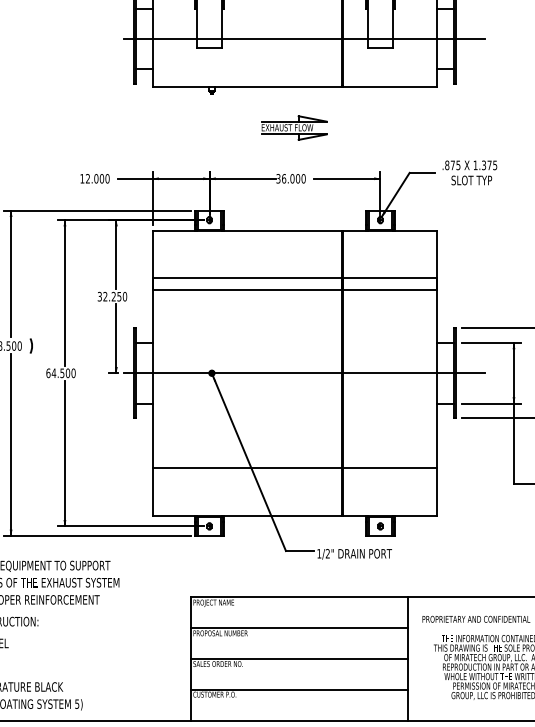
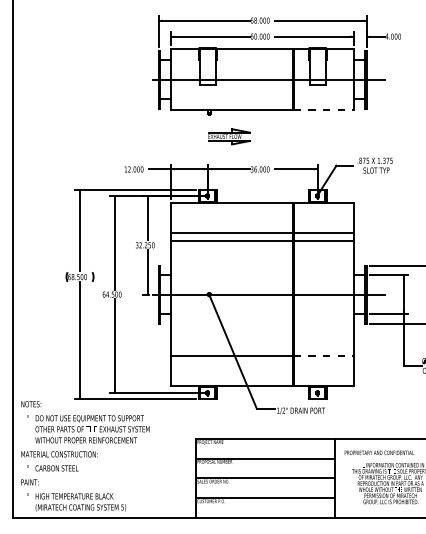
line: (391, 87) -> (324, 110), solid -> dashed
part: (294, 127) -> (229, 136), moved
line: (391, 467) -> (324, 355), solid -> dashed

